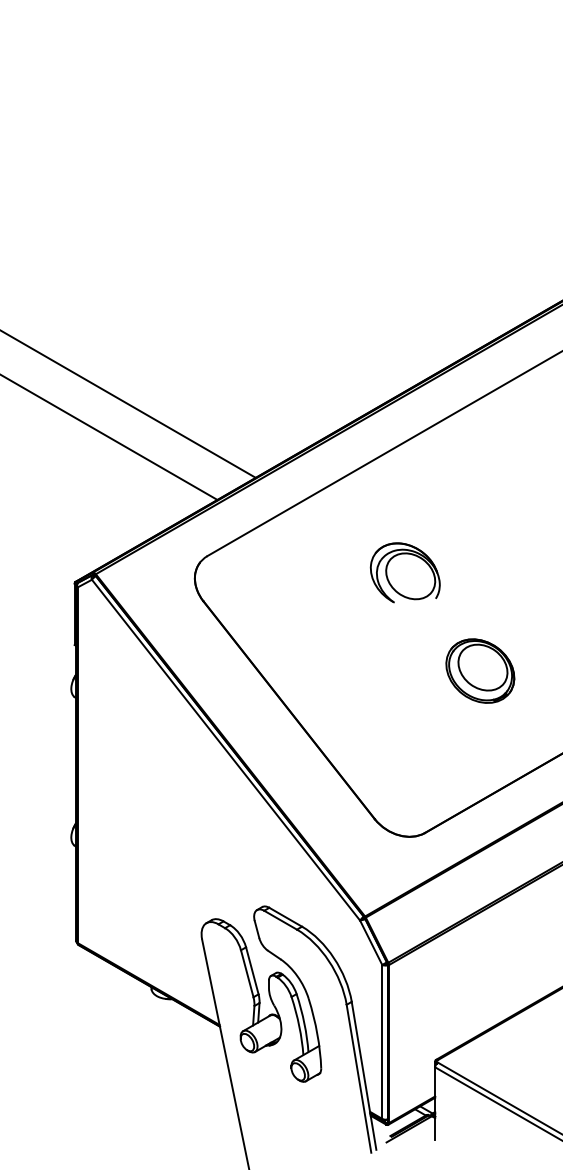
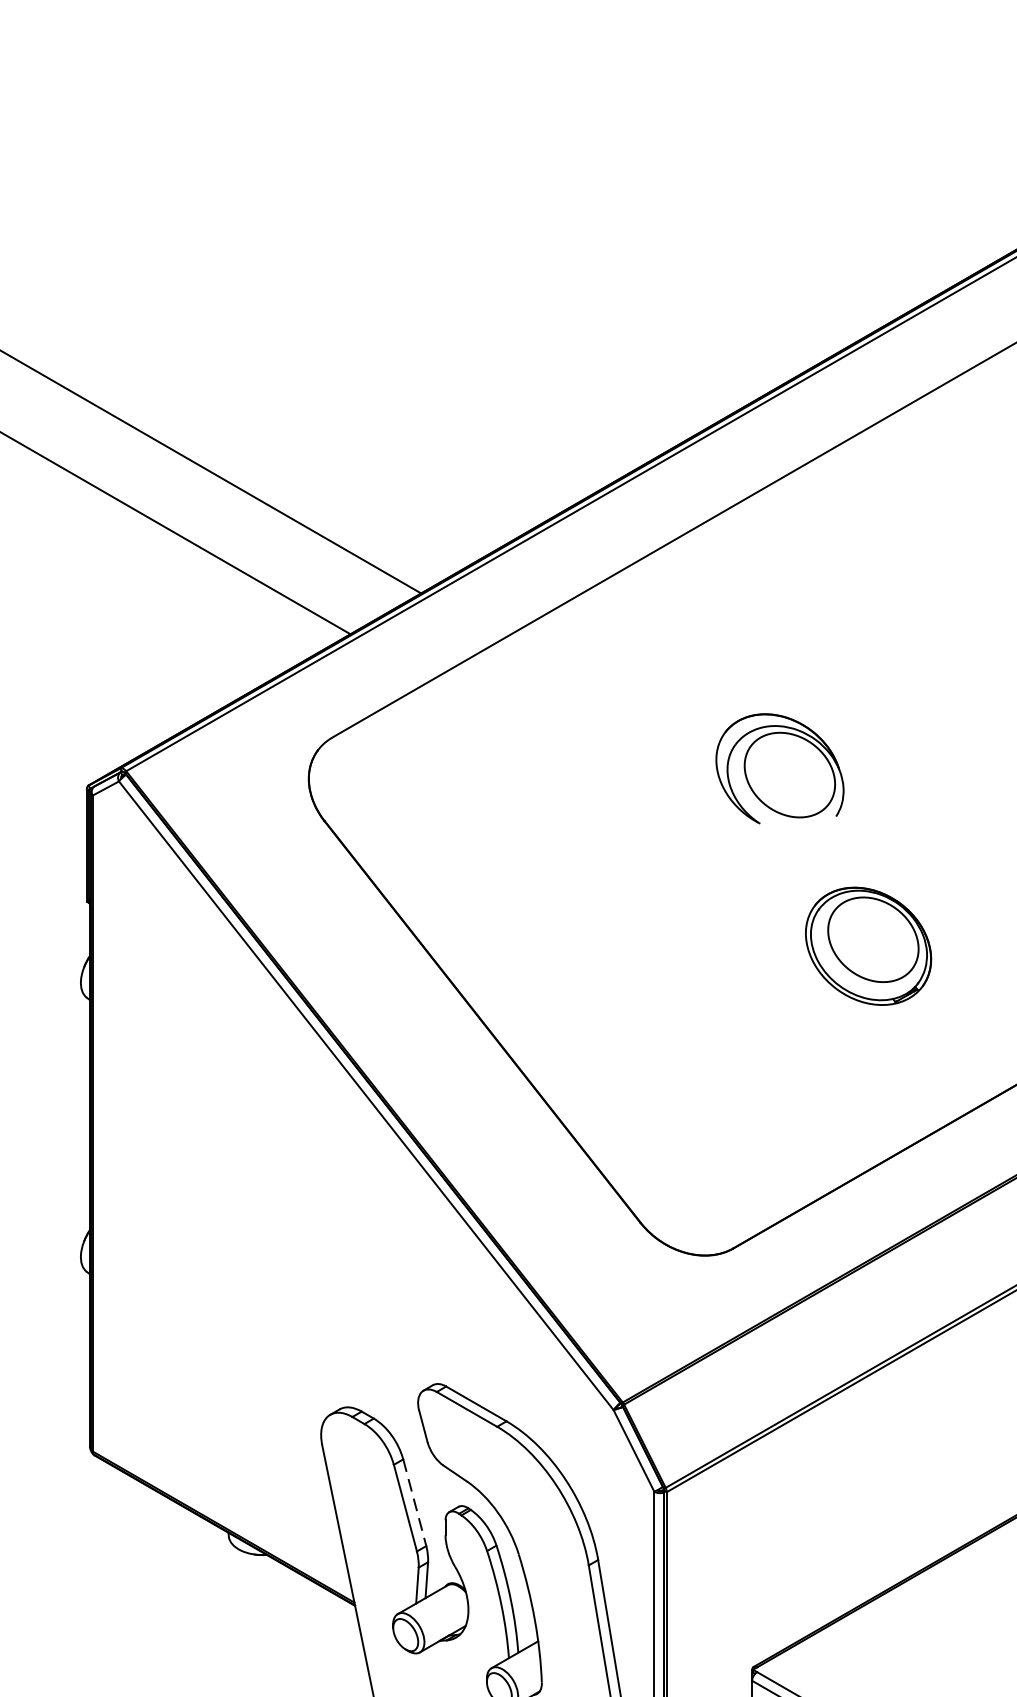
part: (404, 572) -> (778, 768), moved
part: (480, 670) -> (868, 945), moved
line: (252, 971) -> (415, 1503), solid -> dashed

